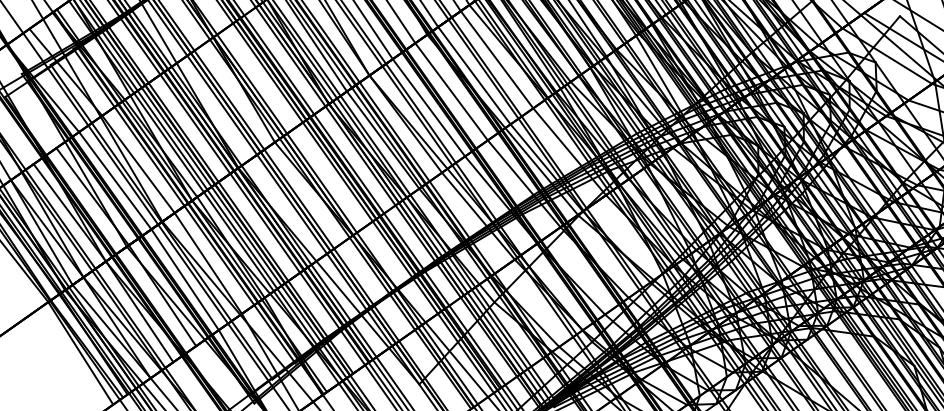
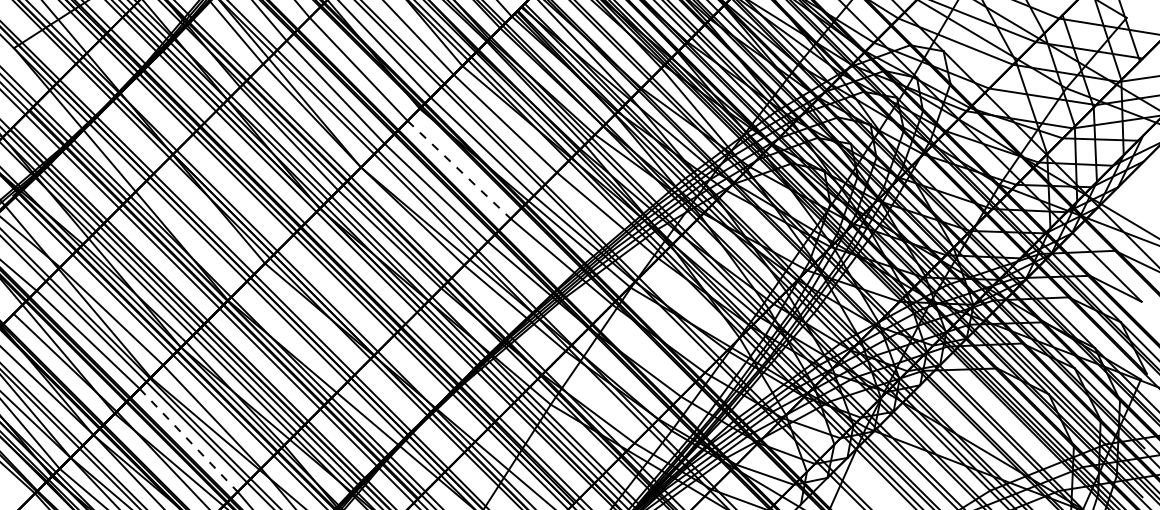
line: (451, 92) -> (459, 170), solid -> dashed
line: (185, 280) -> (189, 440), solid -> dashed

